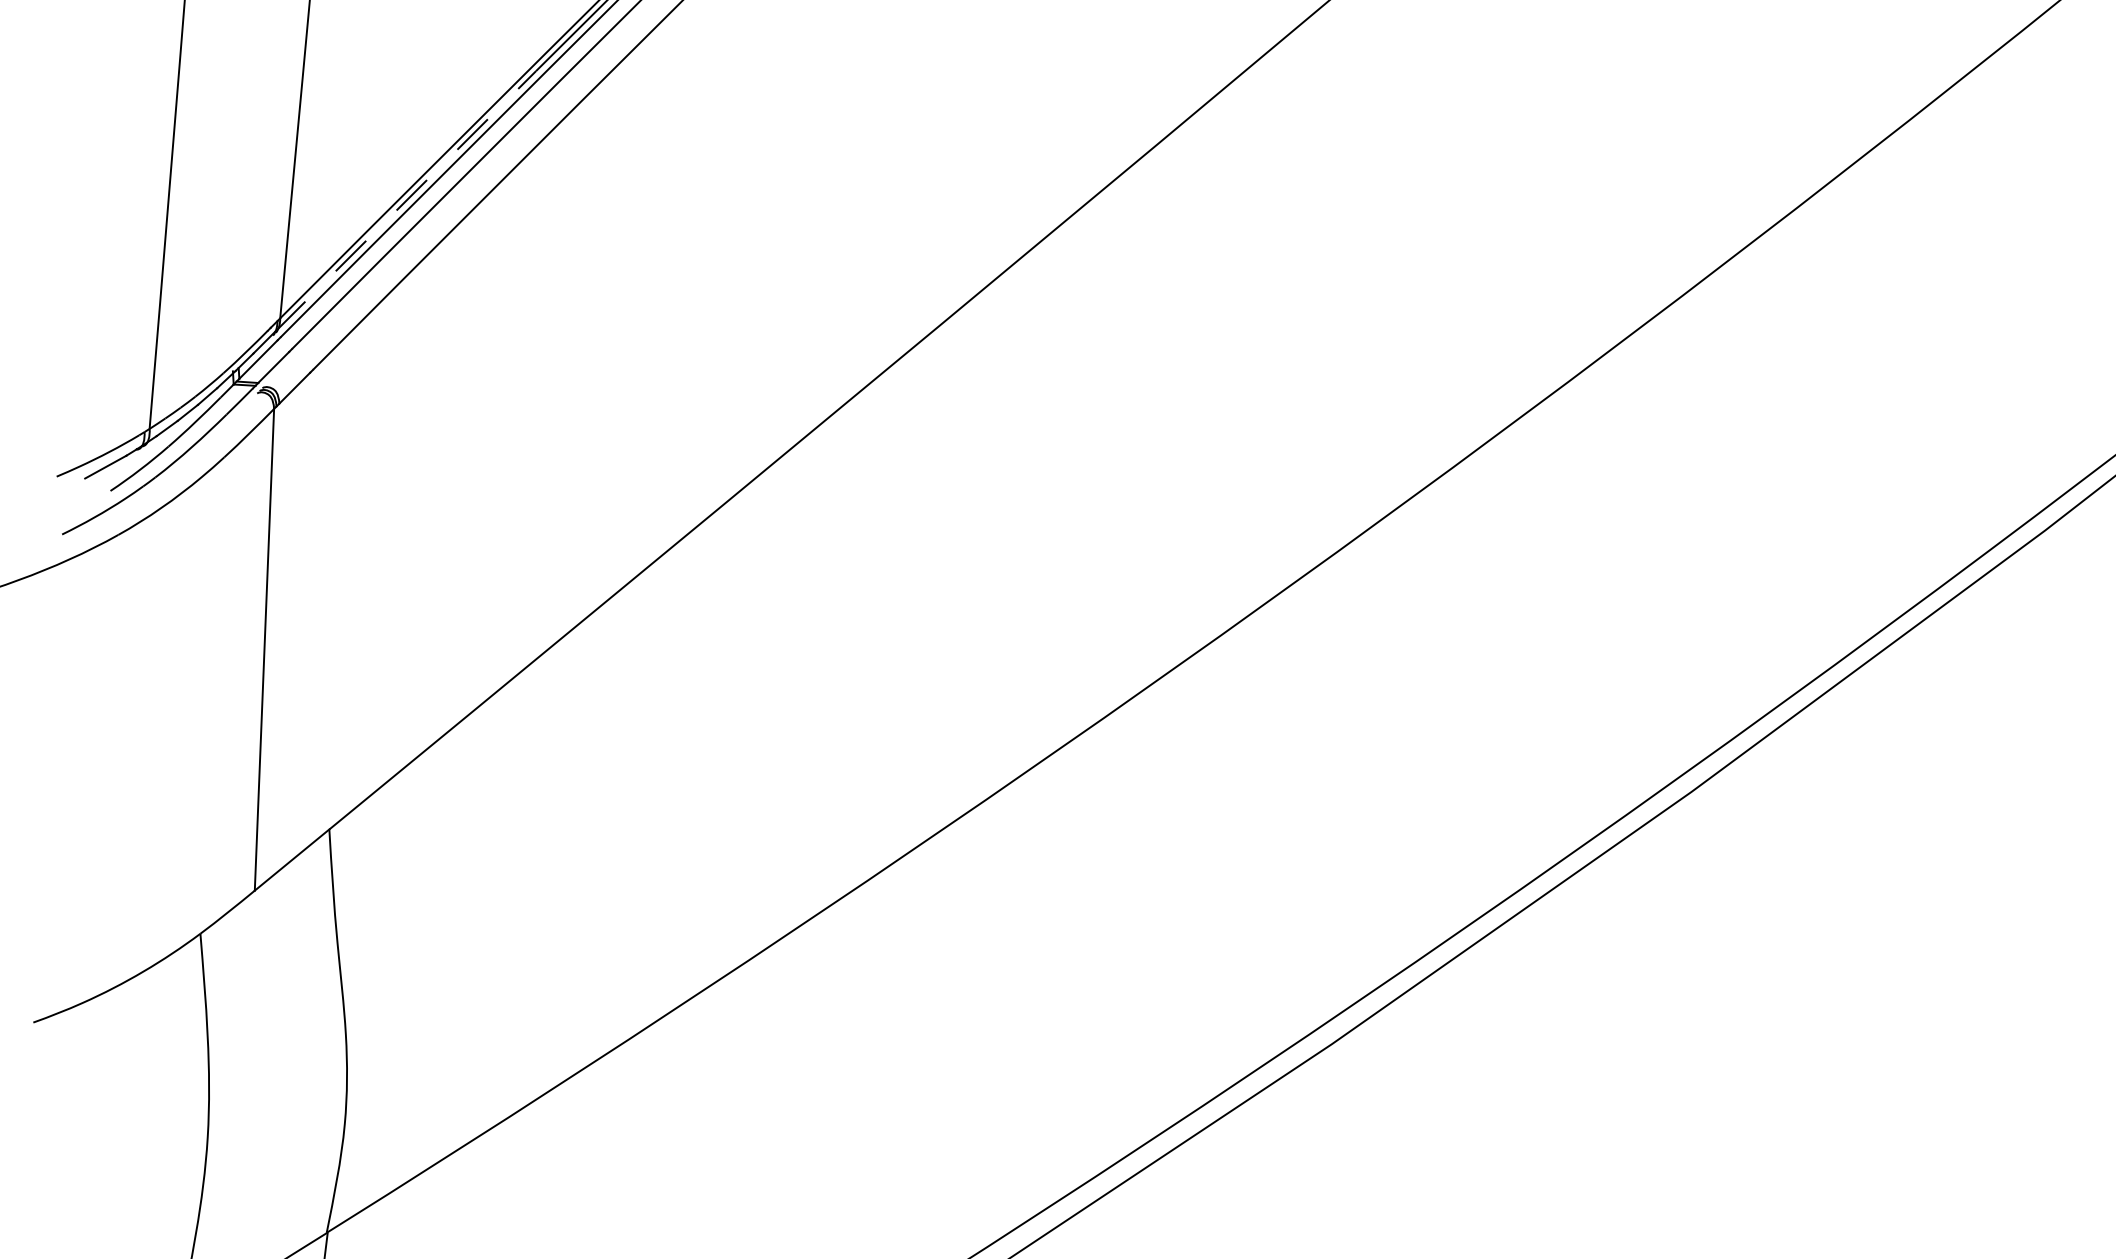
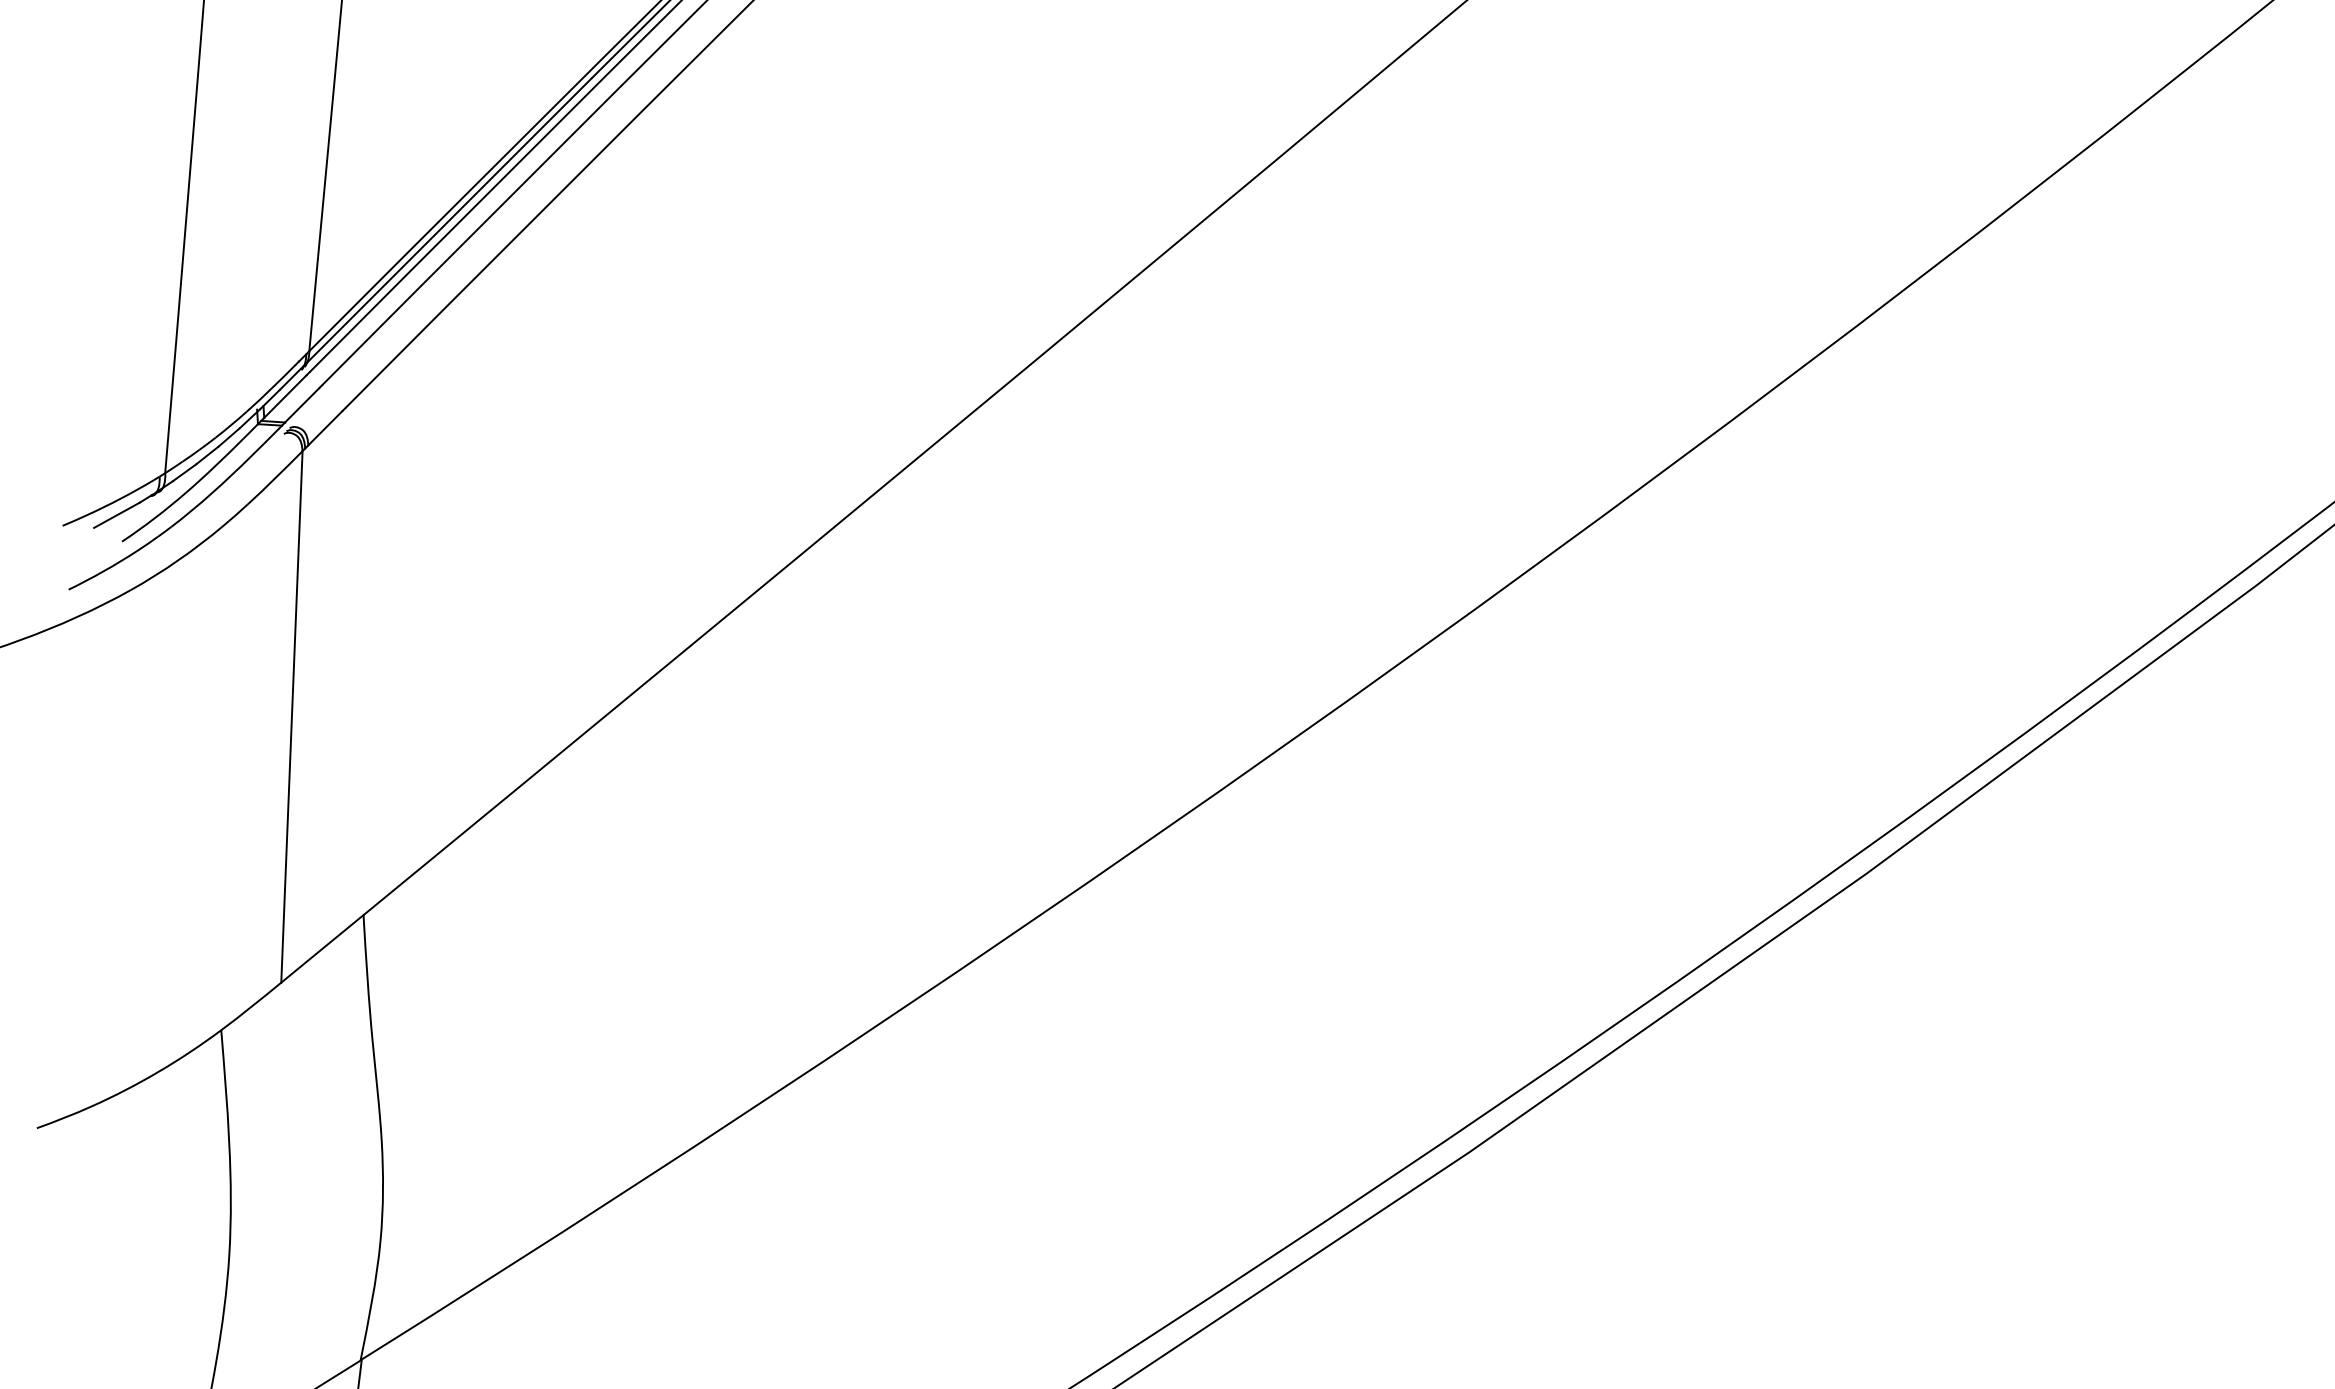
line: (405, 201) -> (447, 222), dashed -> solid

